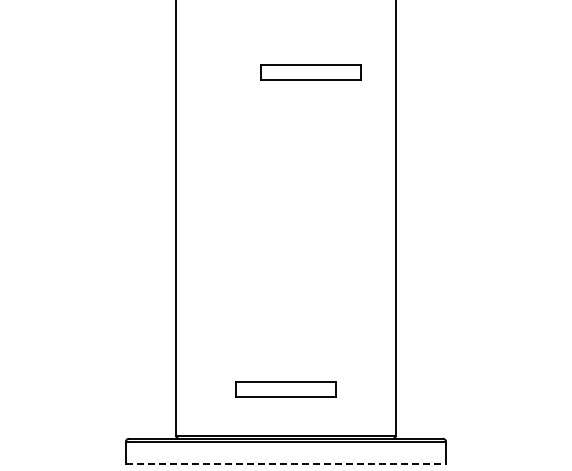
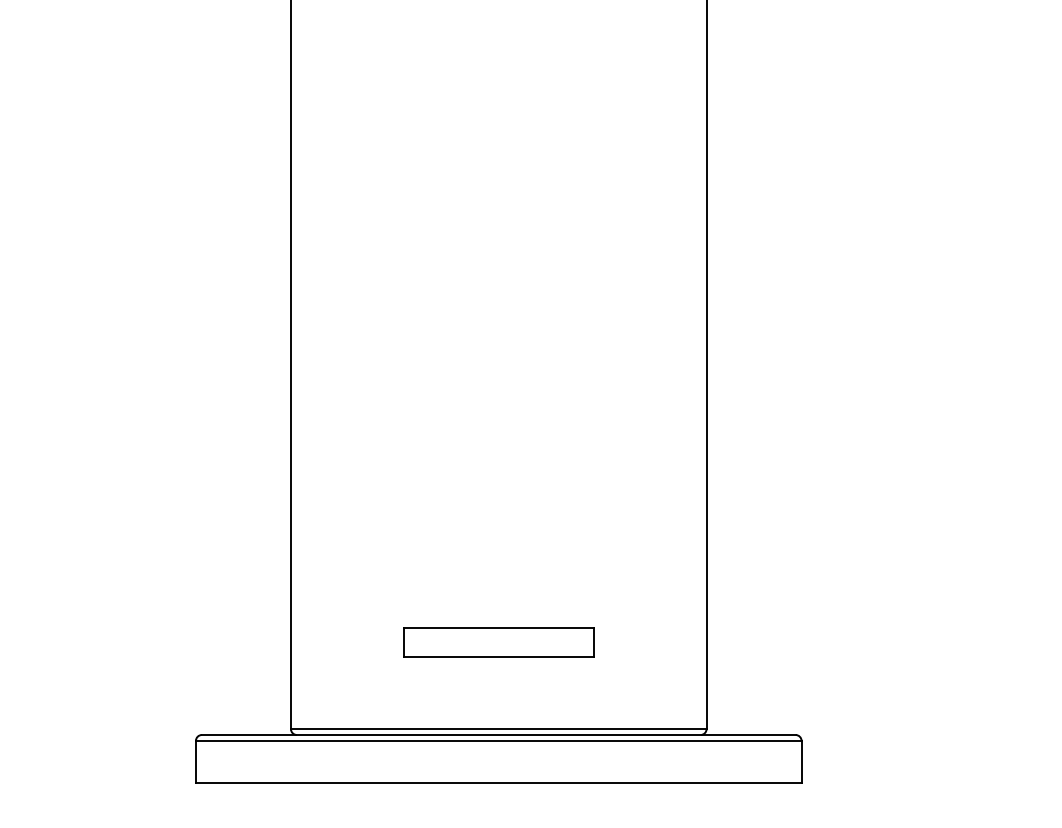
part: (310, 72) -> (545, 42), removed
line: (286, 463) -> (499, 781), dashed -> solid

